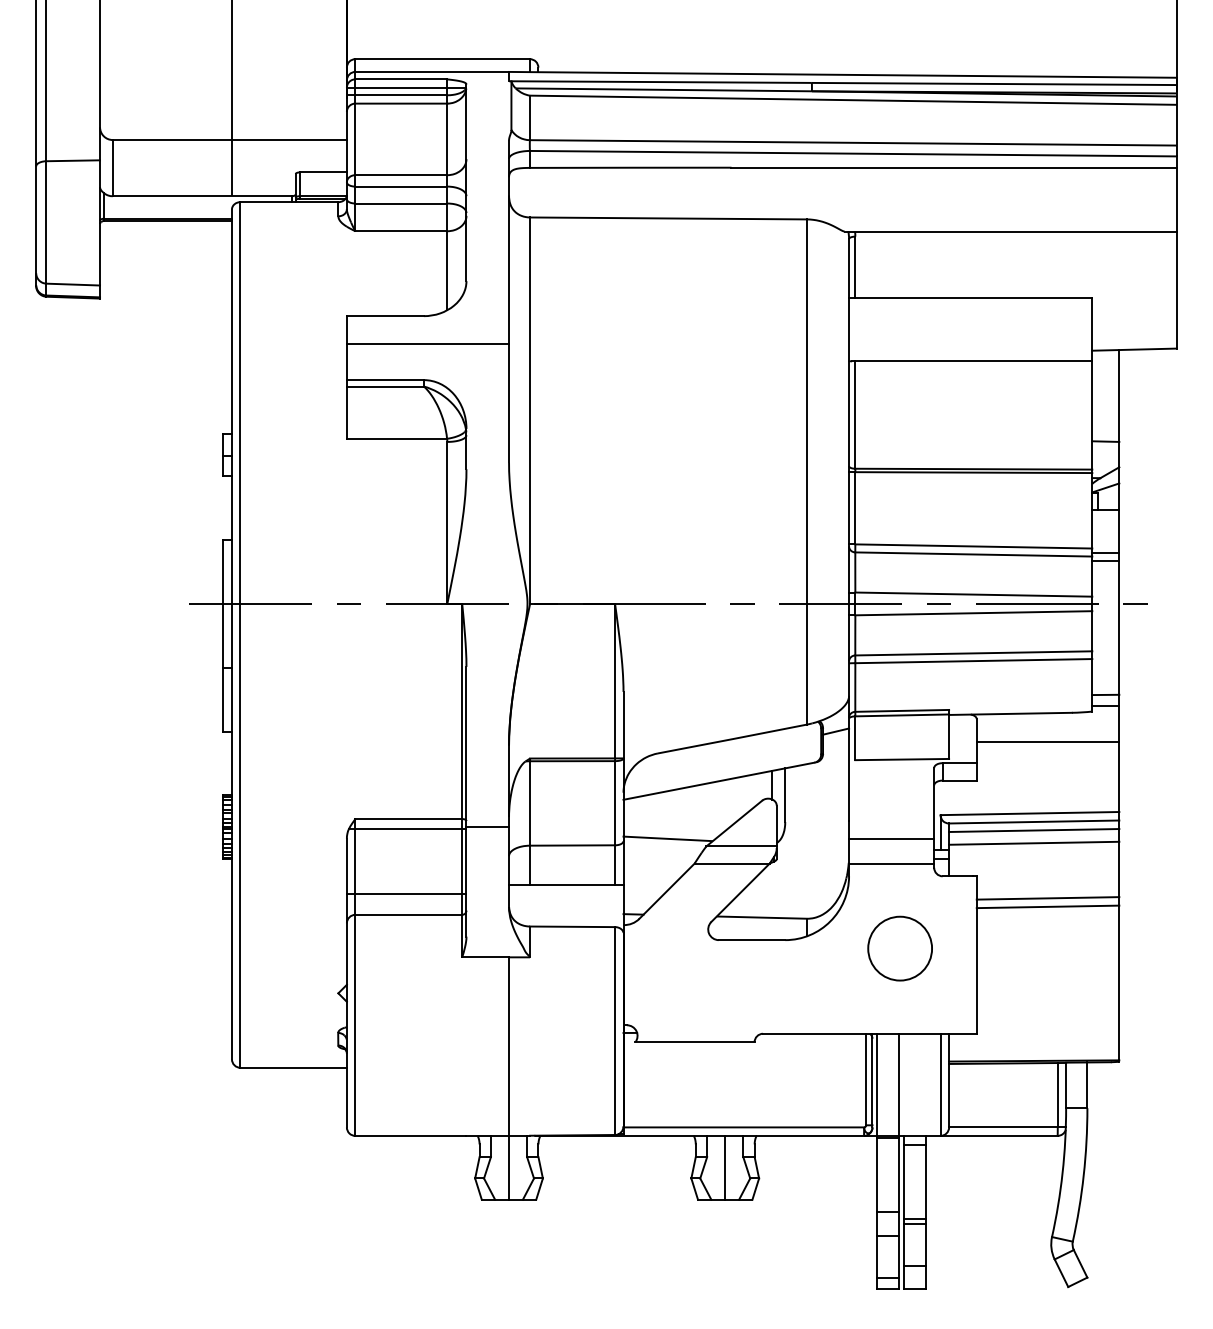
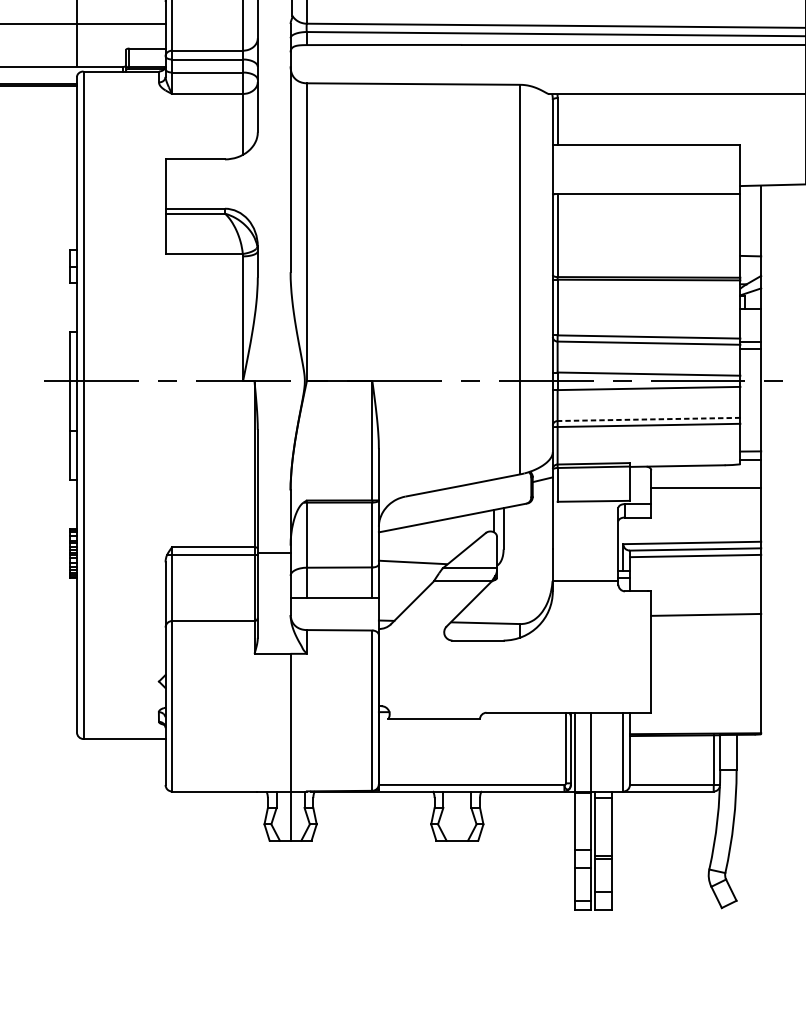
line: (427, 343) -> (227, 180), removed
line: (973, 653) -> (648, 419), solid -> dashed
line: (891, 839) -> (585, 562), removed
line: (1034, 842) -> (695, 565), removed
line: (406, 893) -> (211, 604), removed
line: (1047, 898) -> (705, 608), removed
circle: (899, 948) -> (591, 647), removed
line: (725, 1167) -> (457, 815), removed

